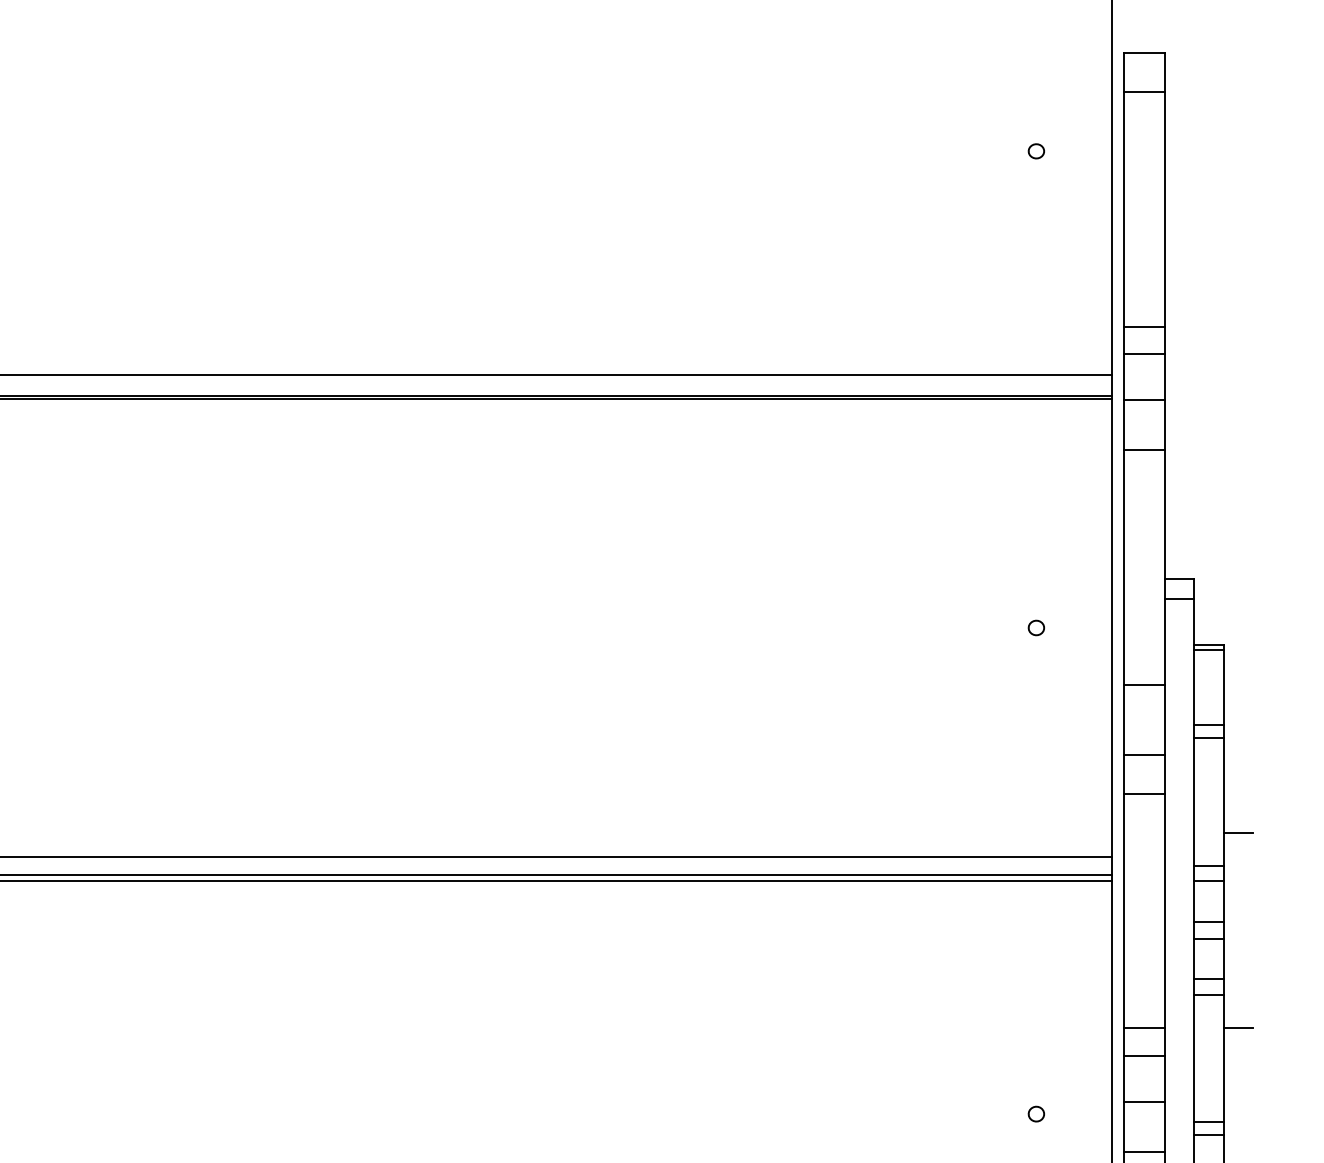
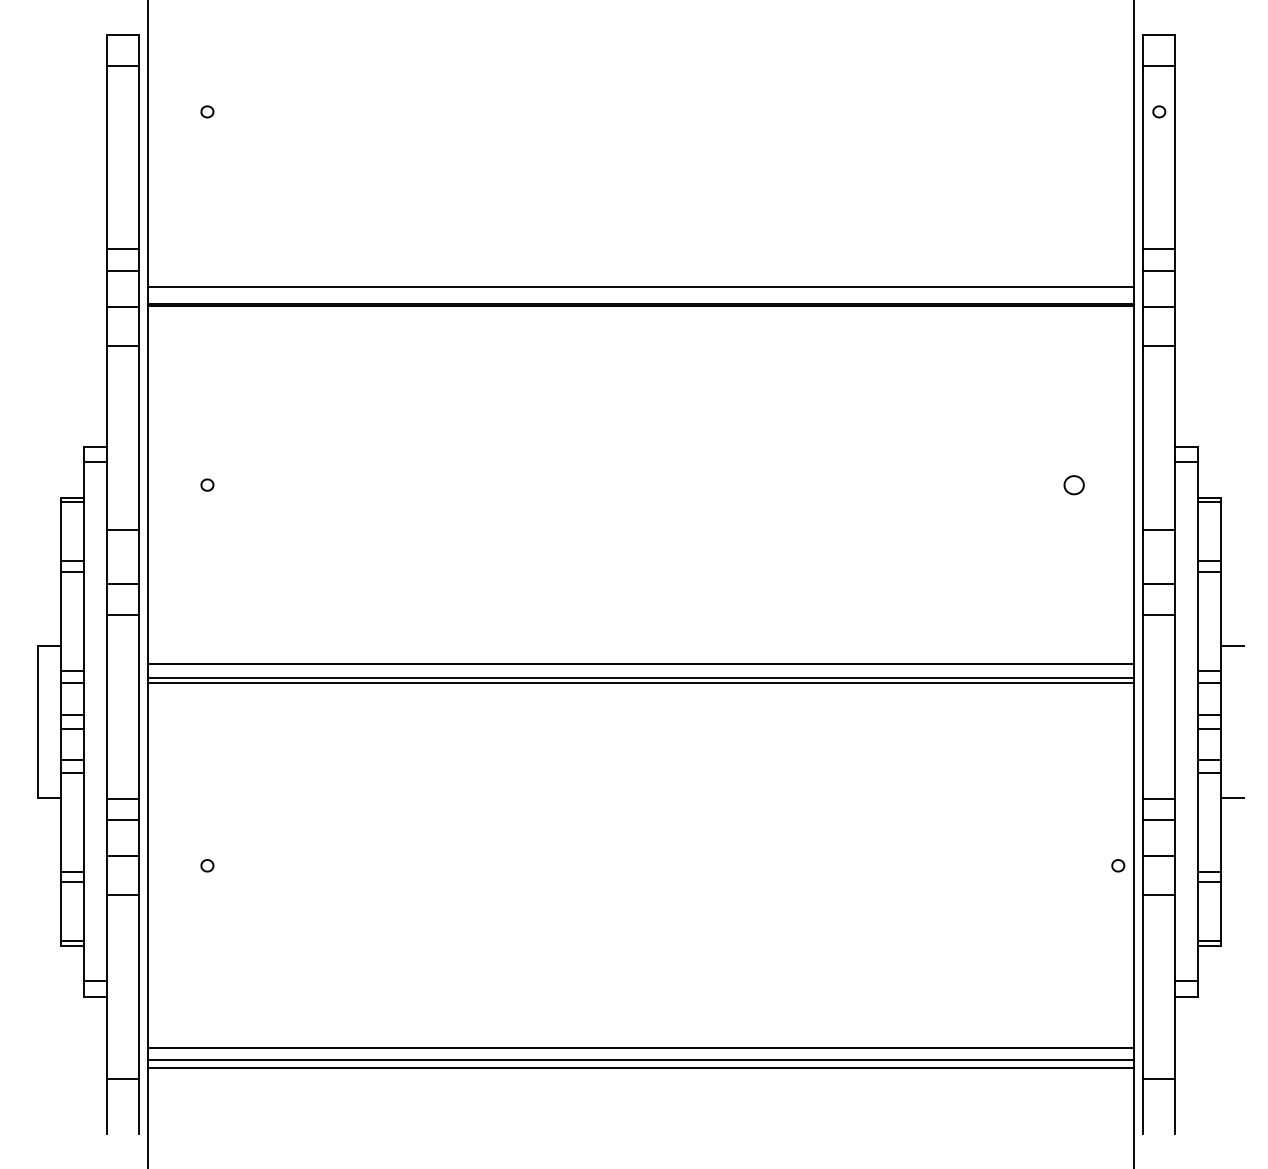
part: (1036, 150) -> (1159, 111), moved
part: (1036, 627) -> (1074, 484), size x1.6
part: (1036, 1113) -> (1118, 865), moved

